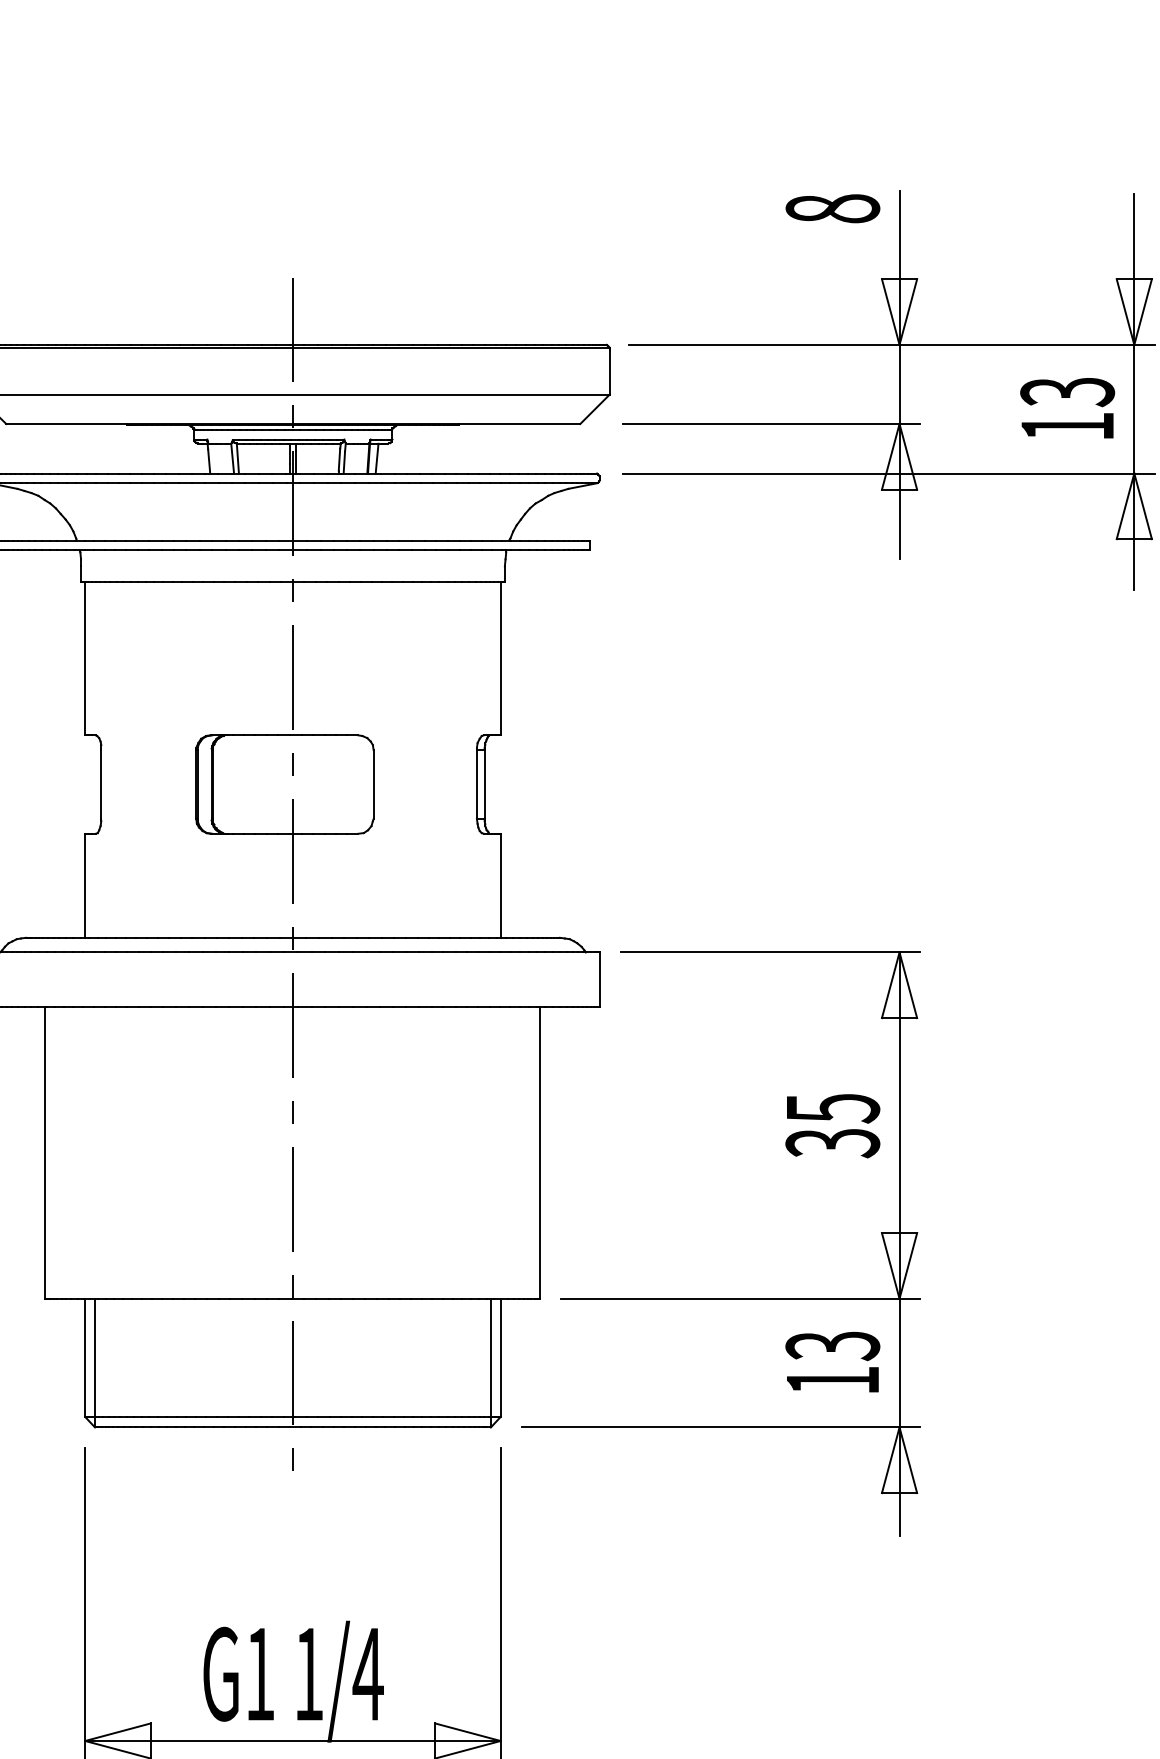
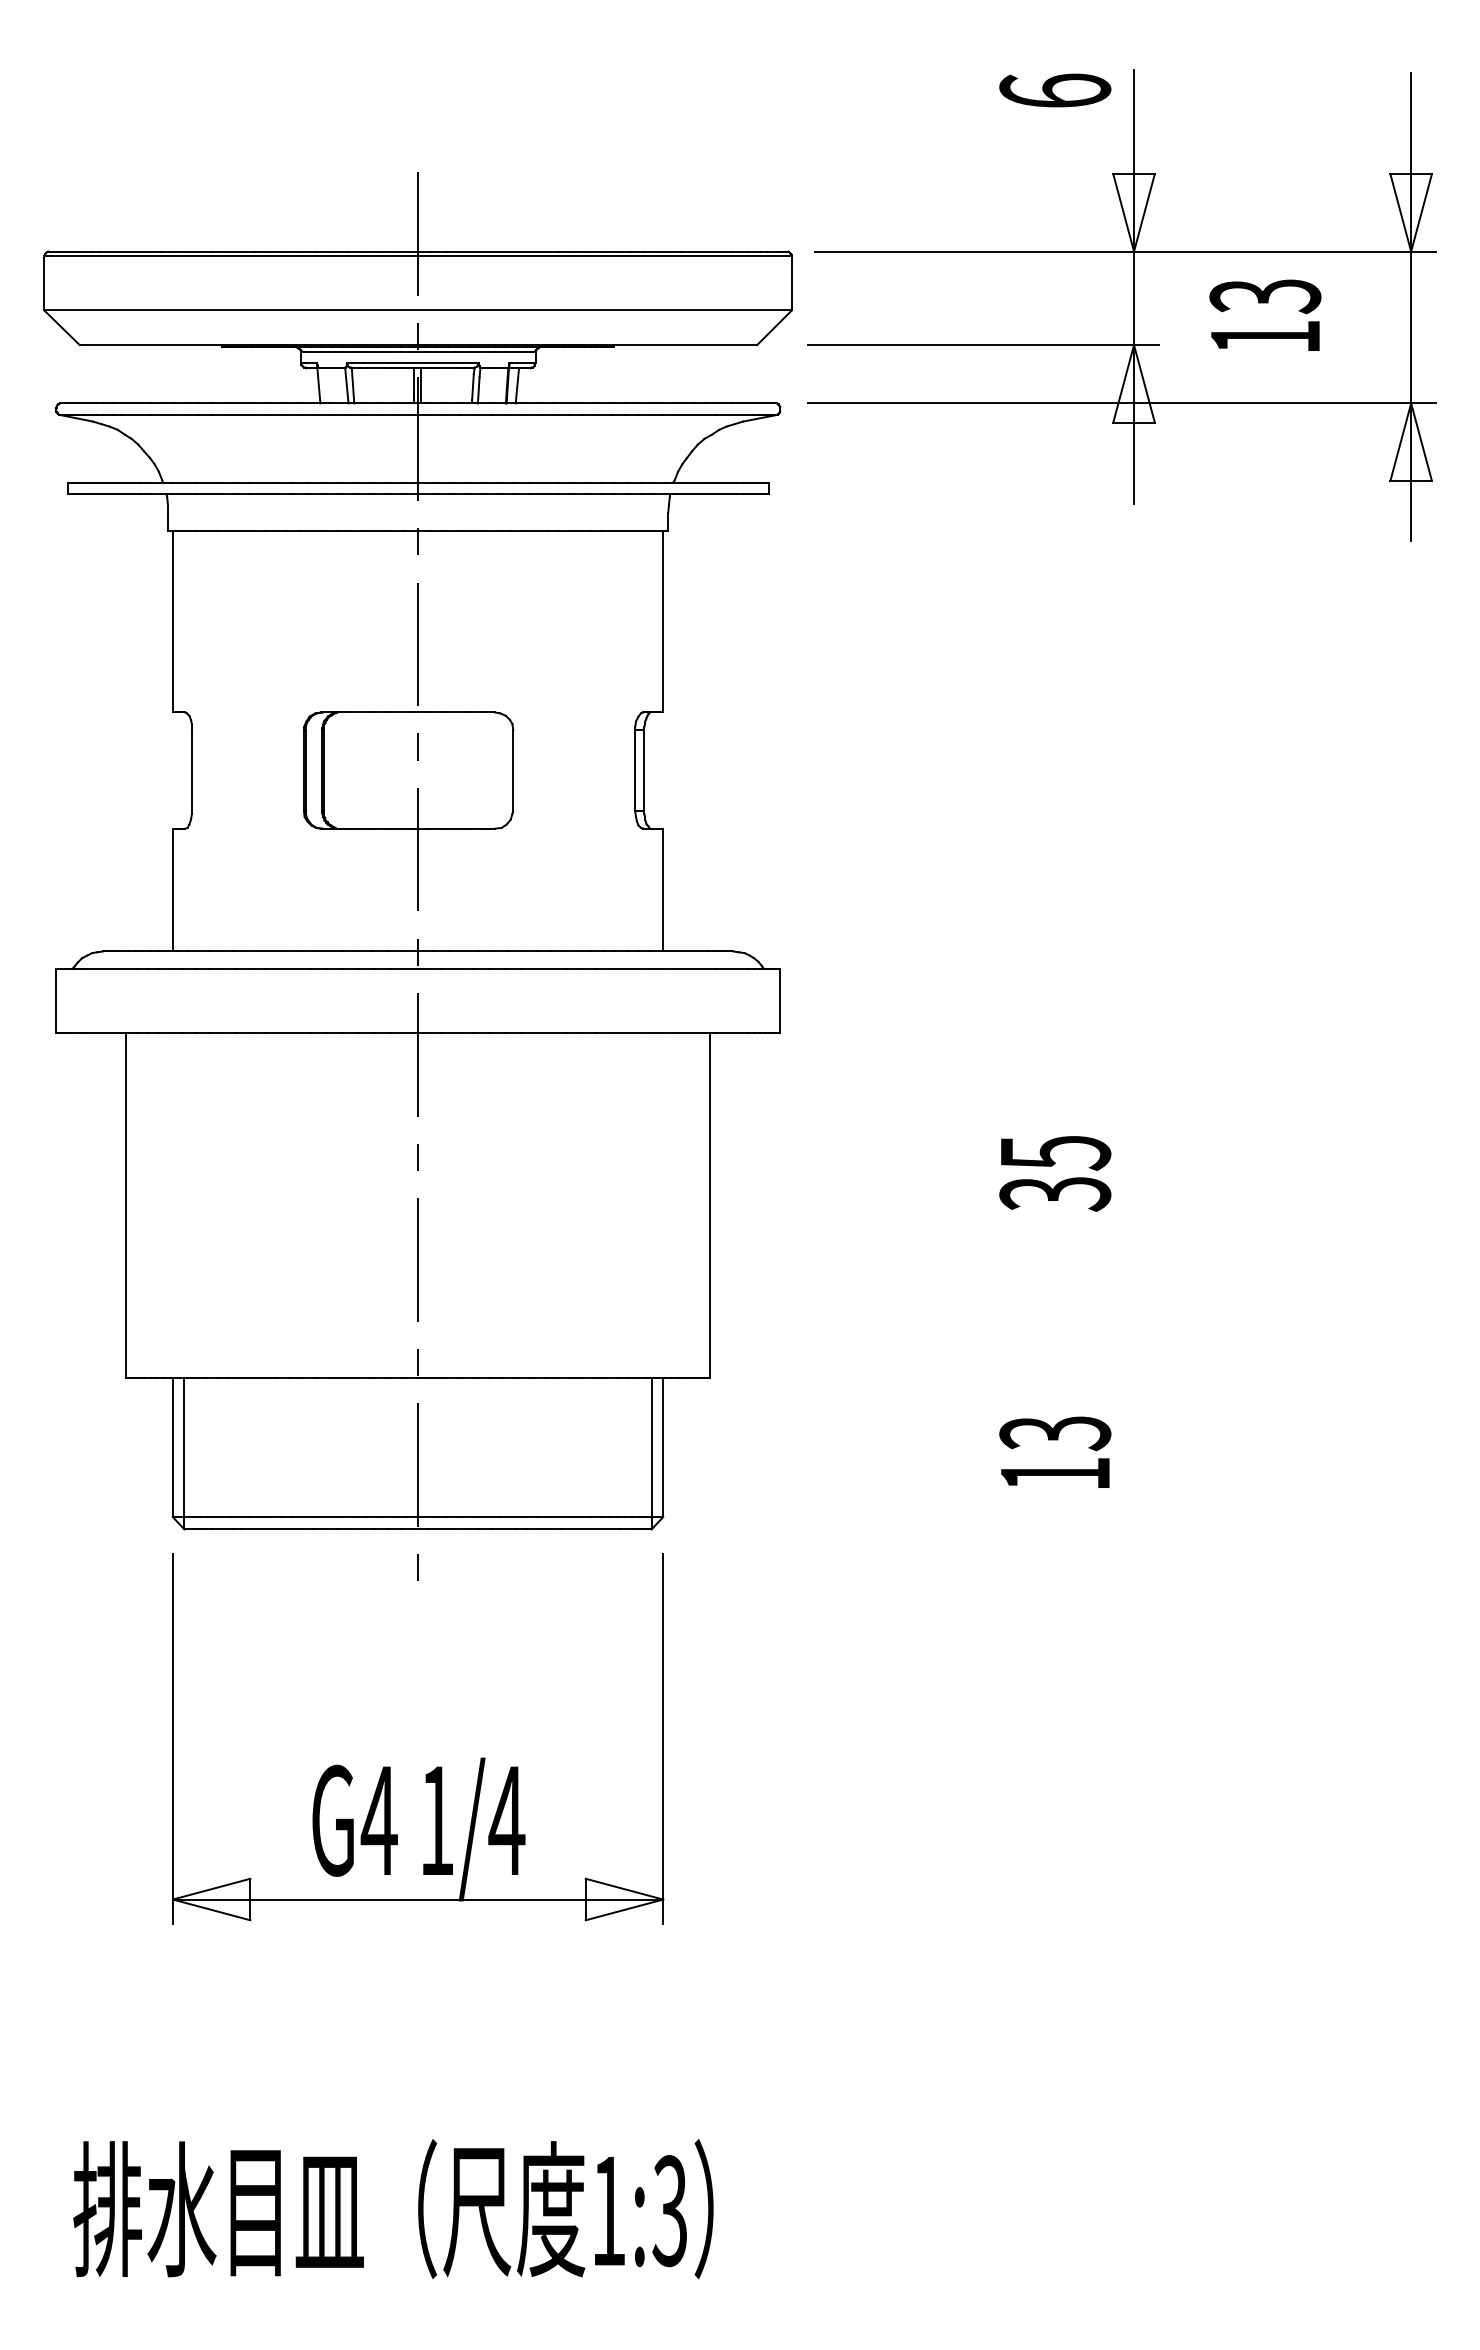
text: (832, 208) -> (1055, 90), 8 -> 6
text: (1067, 407) -> (1265, 314), moved
part: (721, 1298) -> (923, 1377), removed
text: (259, 1674) -> (378, 1820), G1 -> G4

